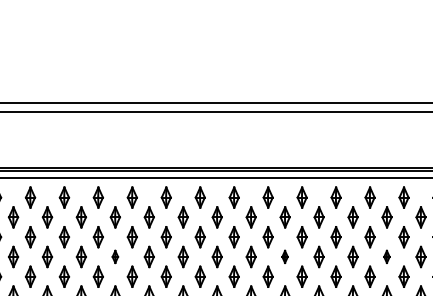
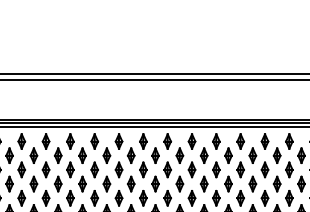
part: (115, 256) -> (82, 183), size x1.67
part: (284, 256) -> (203, 183), size x1.67
part: (386, 256) -> (276, 183), size x1.67

